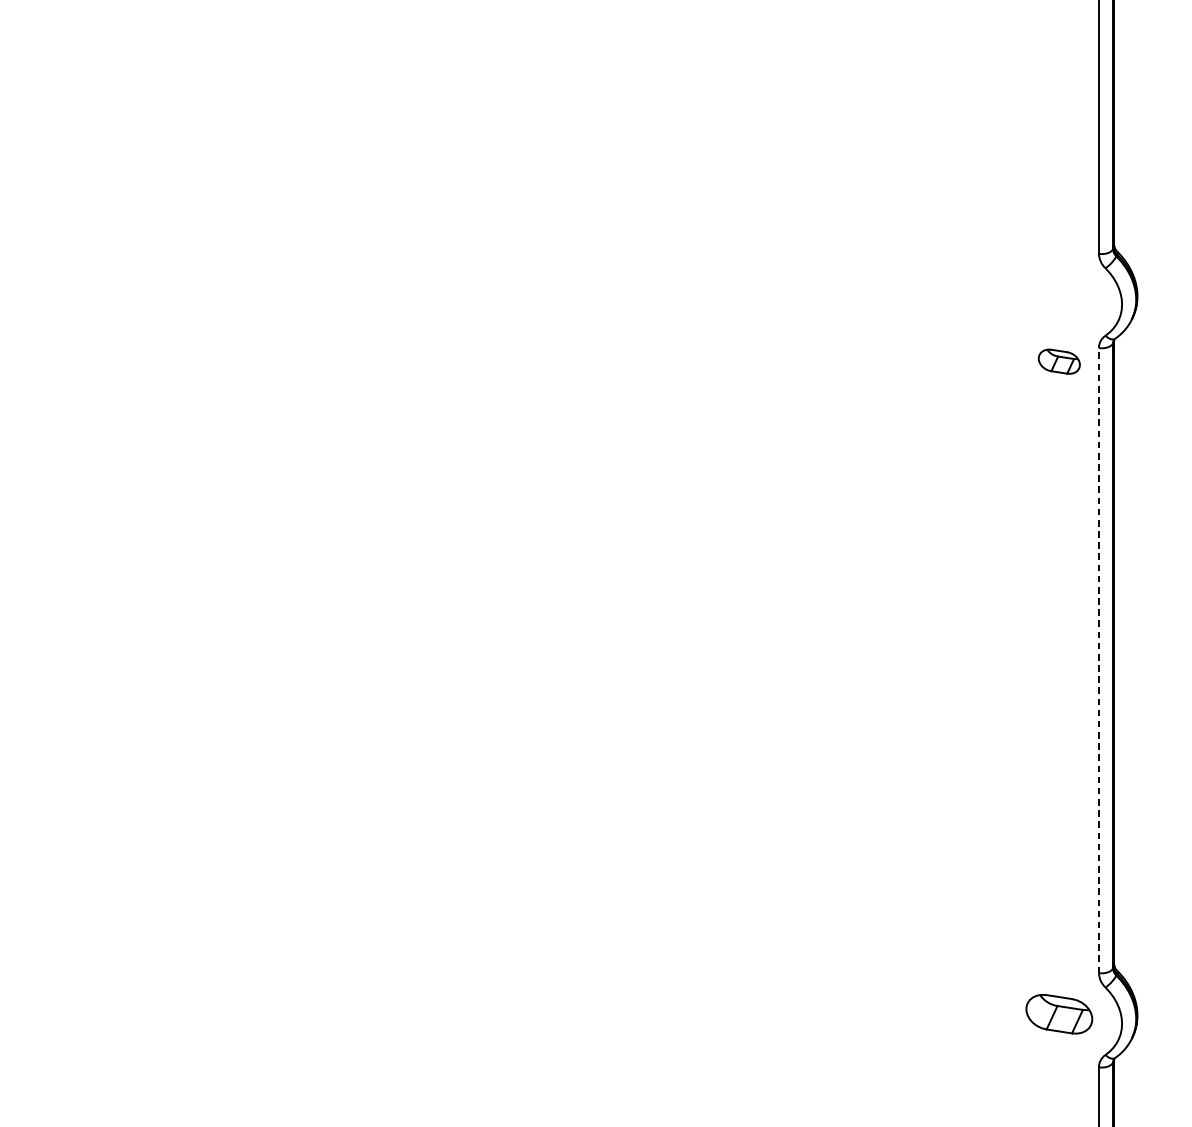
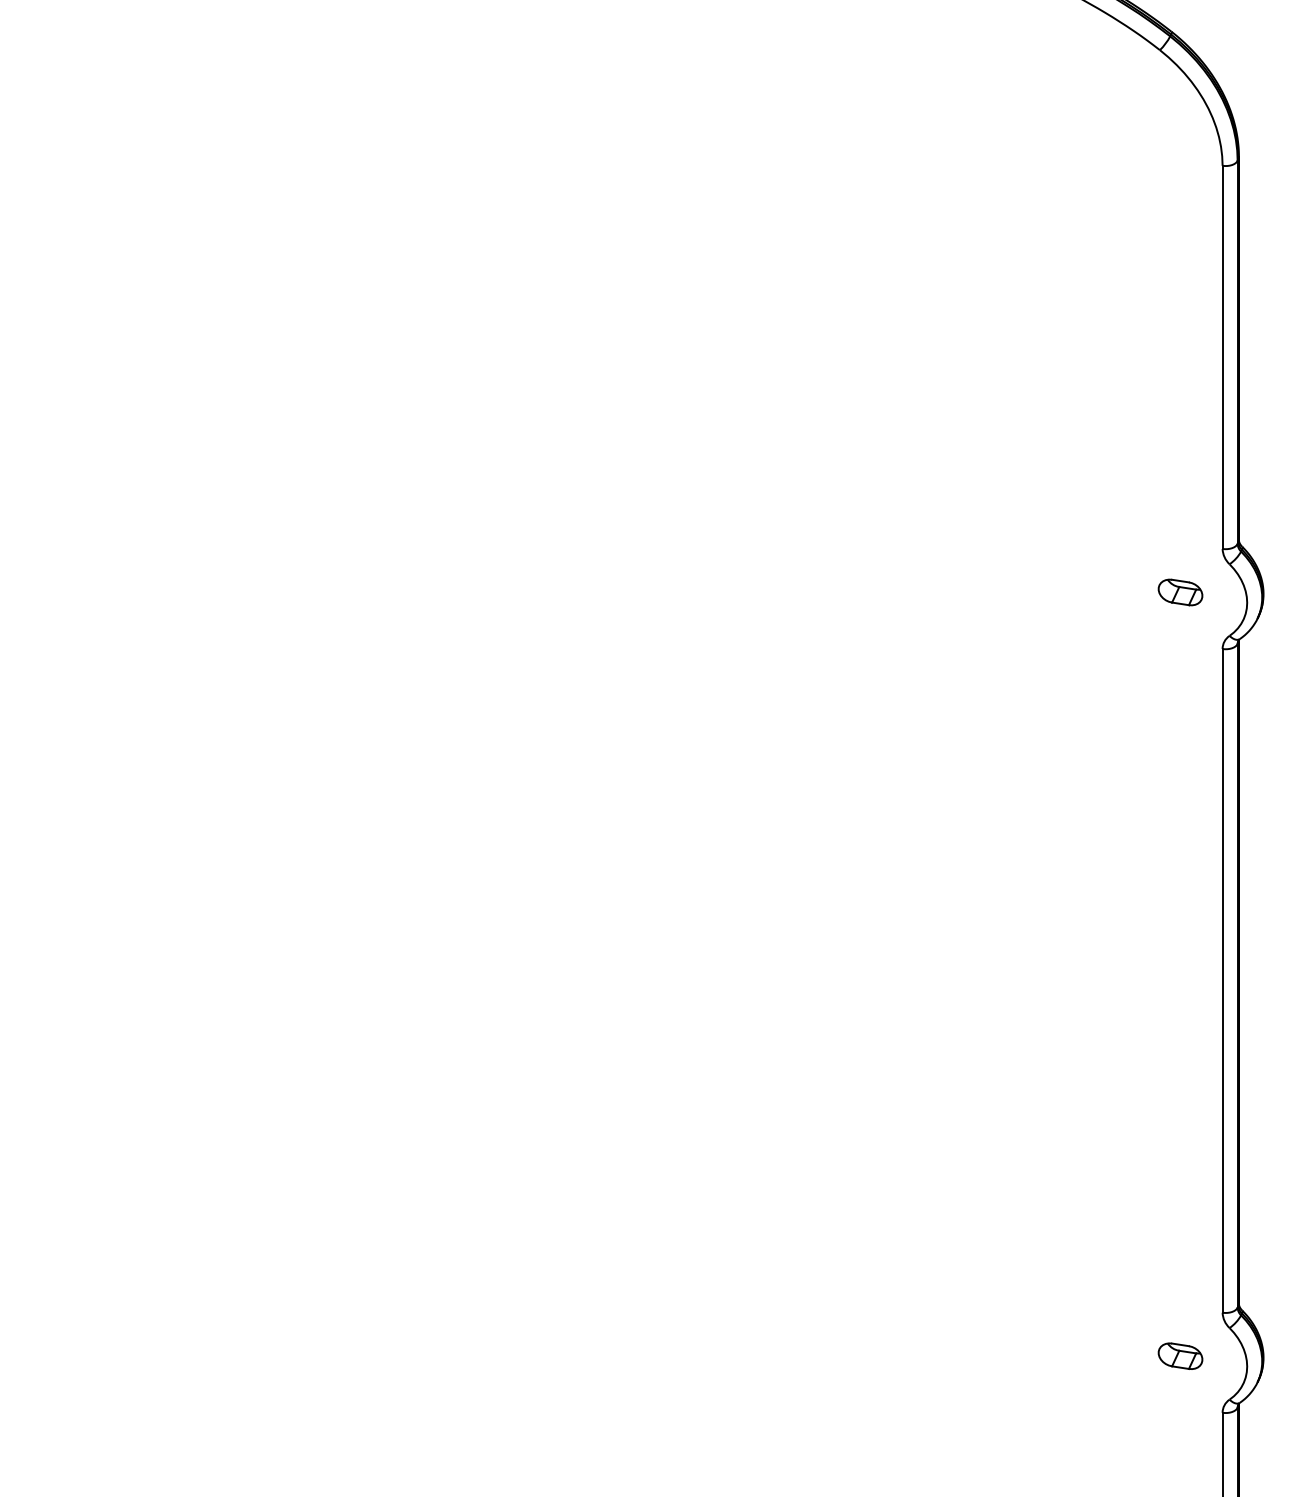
part: (1059, 361) -> (1180, 592), moved
line: (1098, 660) -> (1222, 980), dashed -> solid
part: (1059, 1013) -> (1180, 1355), size x0.62

